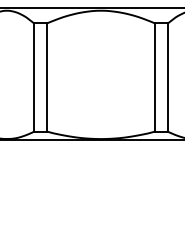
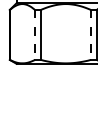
line: (35, 76) -> (35, 34), solid -> dashed
line: (154, 76) -> (90, 34), solid -> dashed

